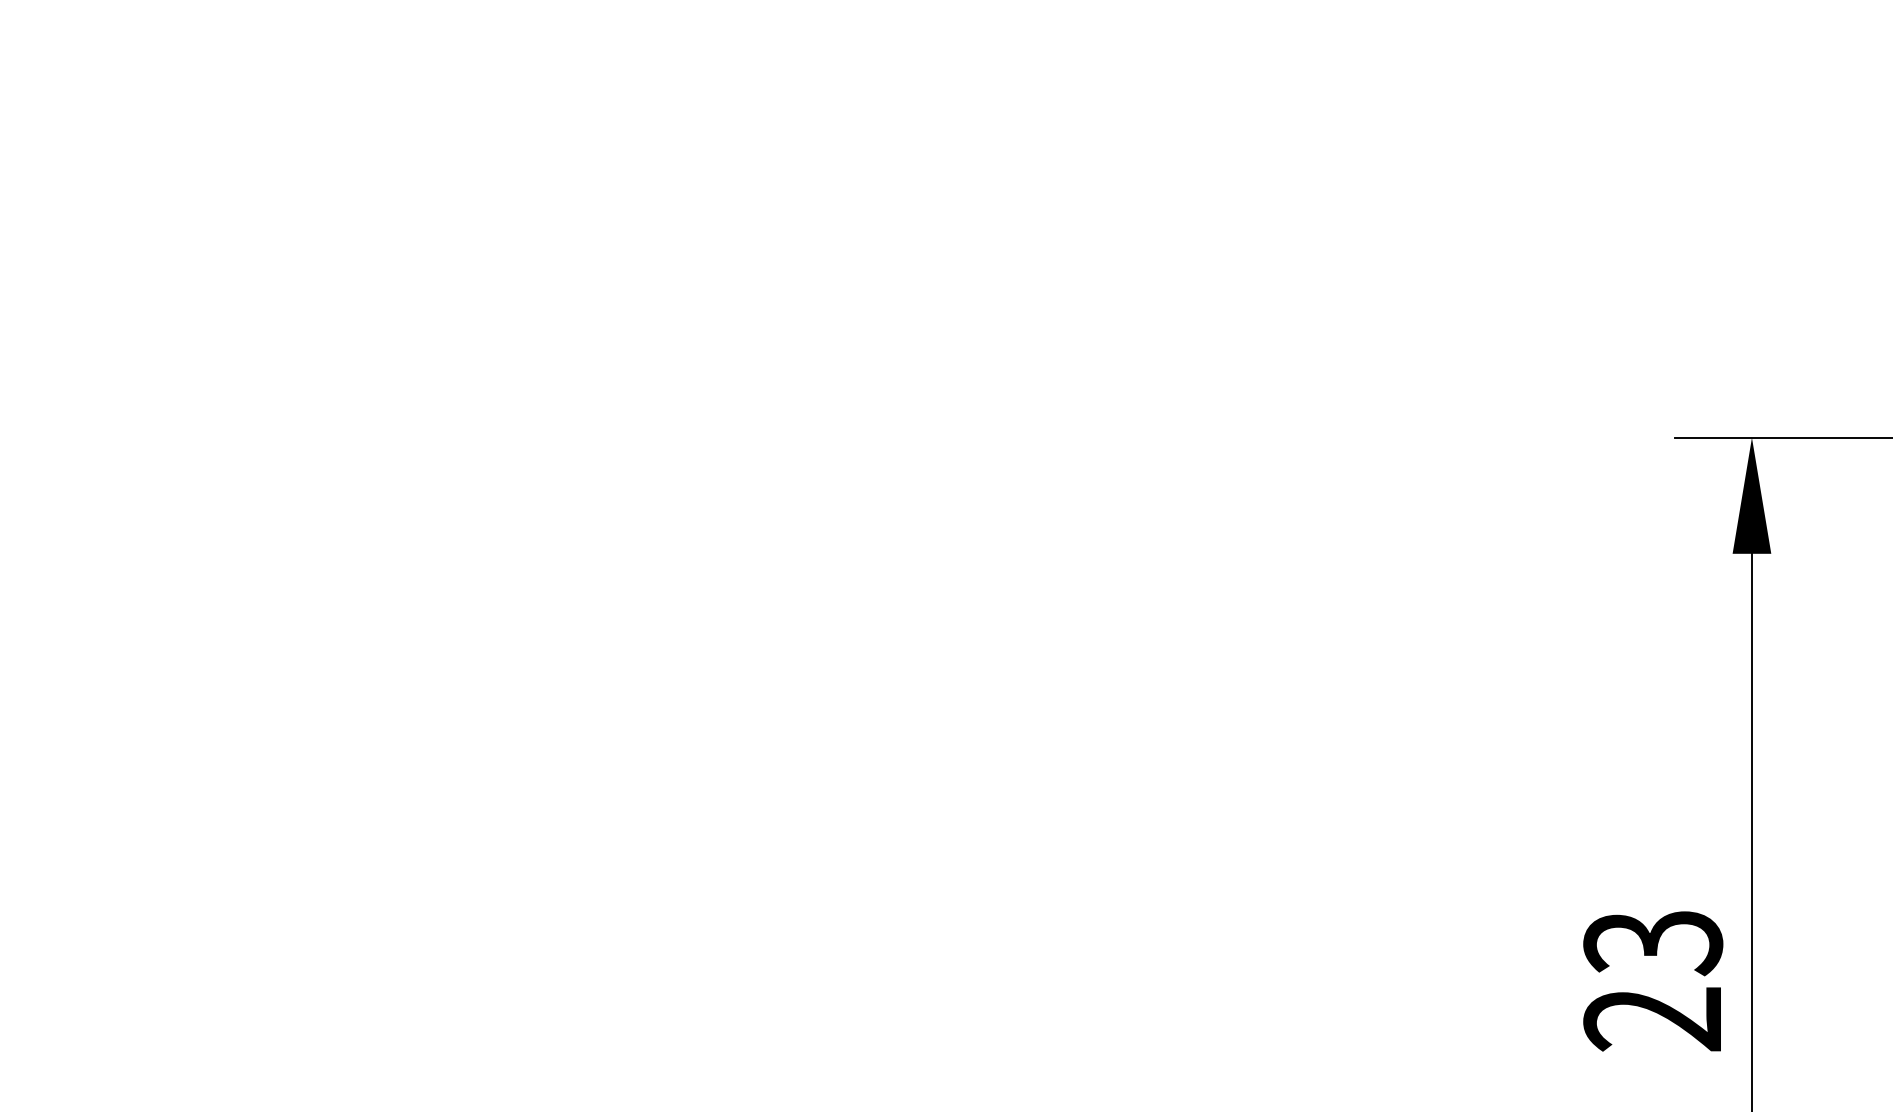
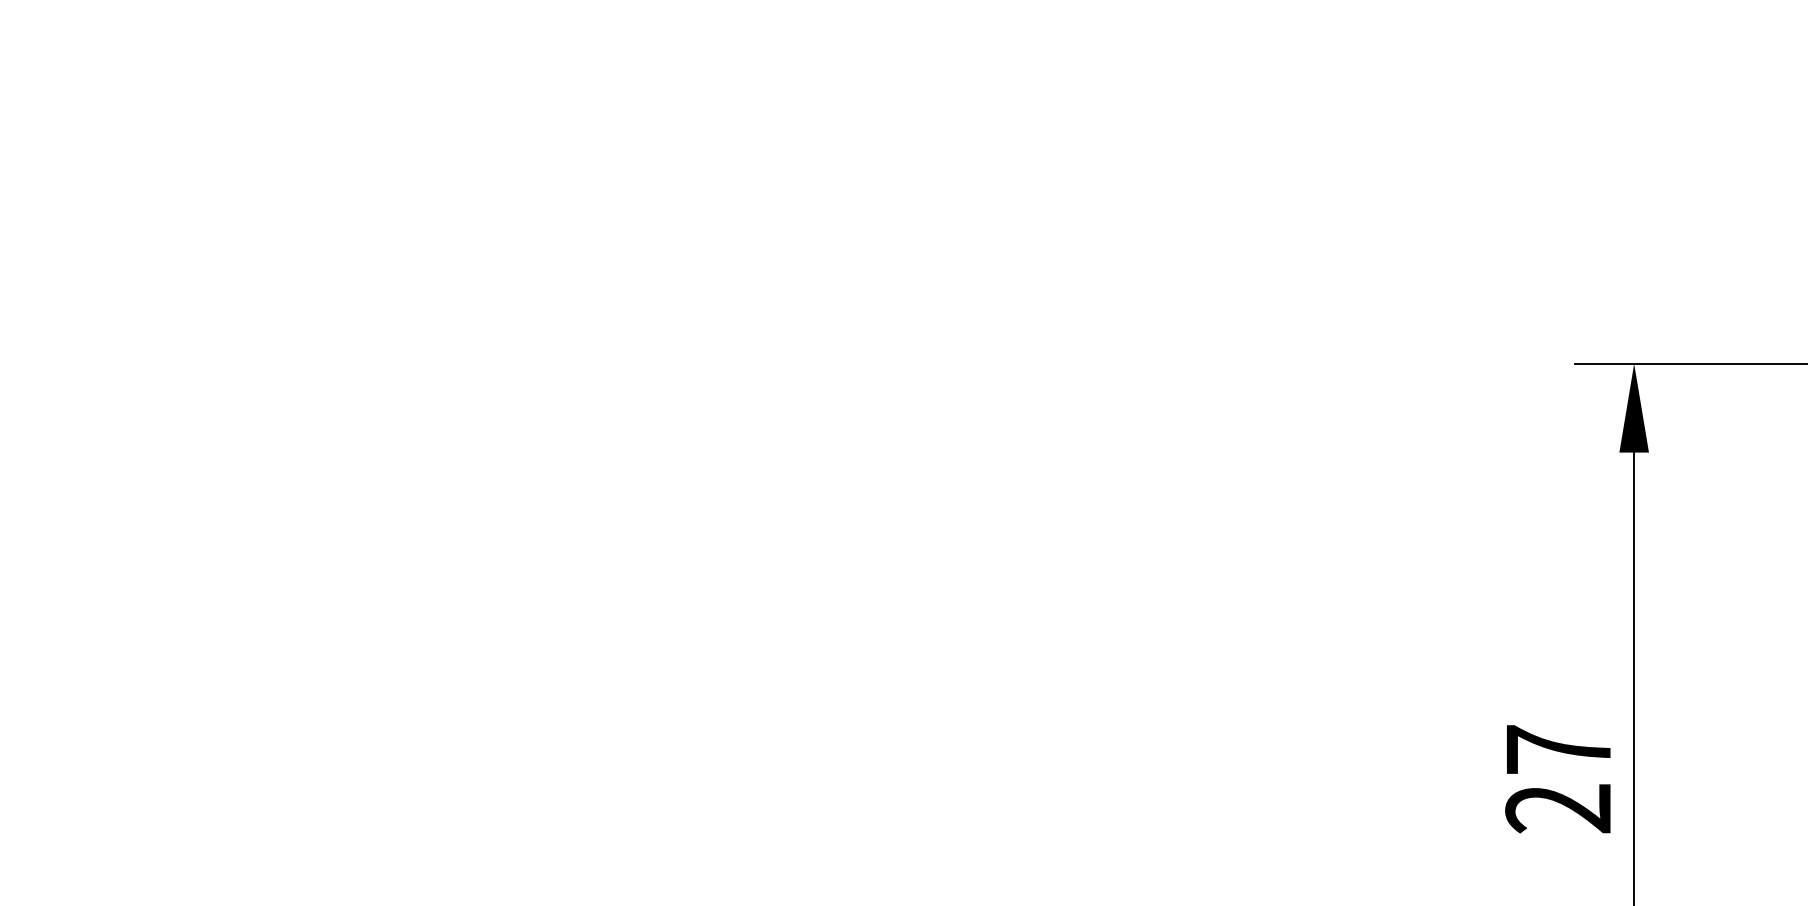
text: (1653, 943) -> (1558, 750), 23 -> 27

